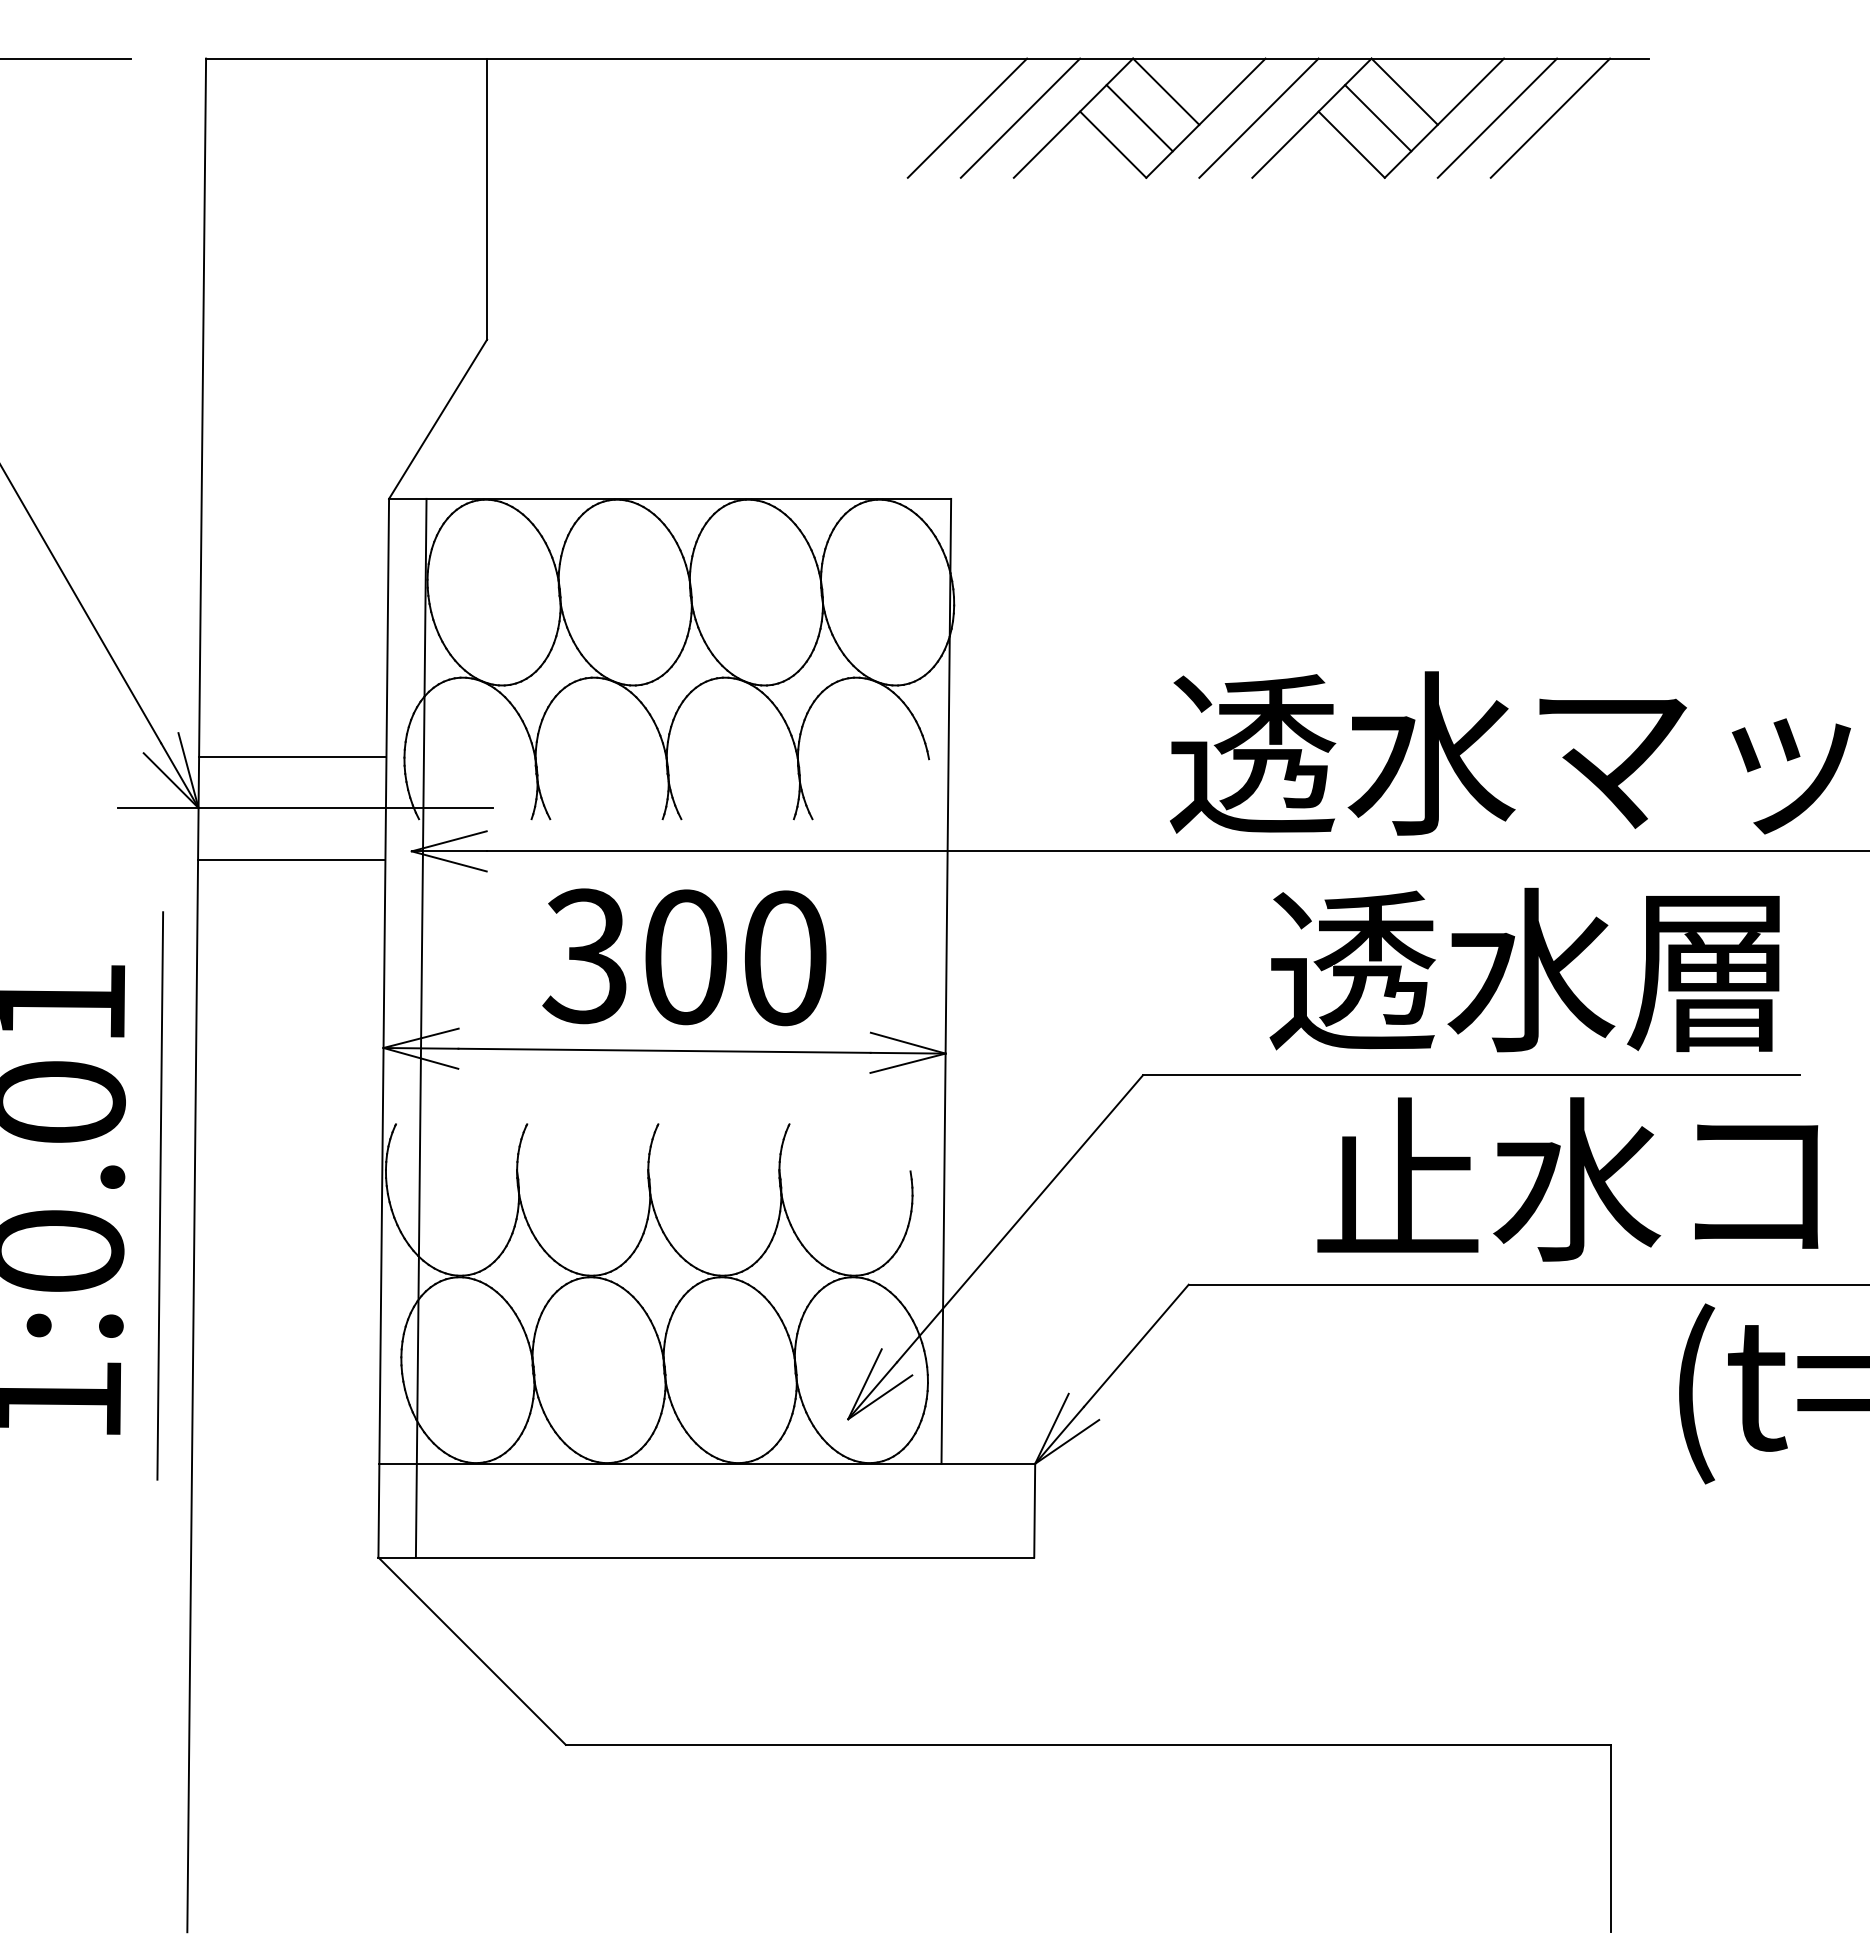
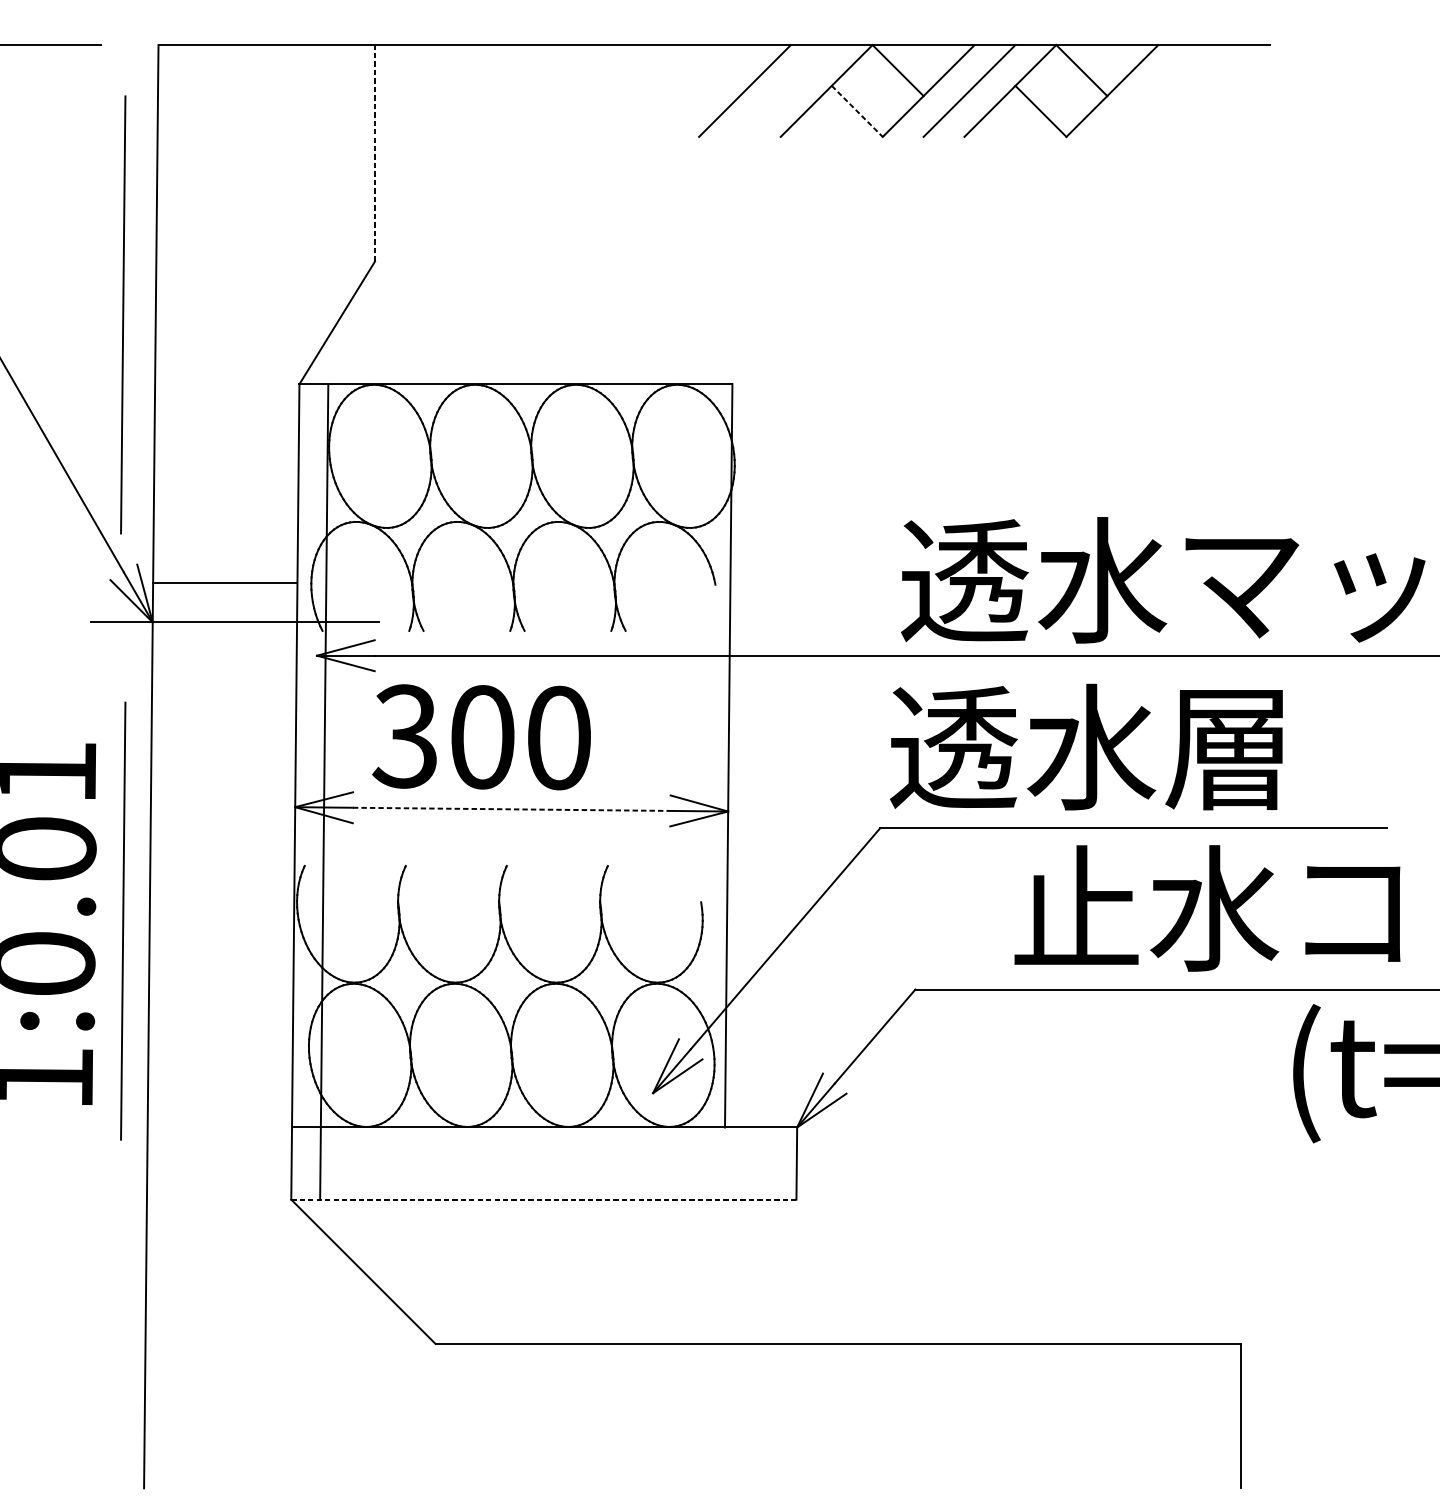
line: (1020, 117) -> (785, 90), removed
line: (1497, 117) -> (1153, 90), removed
line: (1550, 117) -> (1194, 90), removed
line: (1139, 118) -> (877, 91), removed
line: (1378, 118) -> (1061, 91), removed
line: (1113, 144) -> (857, 111), solid -> dashed
line: (487, 199) -> (375, 153), solid -> dashed
line: (159, 408) -> (122, 314), added
line: (291, 859) -> (224, 661), removed
text: (684, 957) -> (481, 737), moved
text: (1524, 969) -> (1086, 746), moved
line: (665, 1050) -> (512, 809), solid -> dashed
line: (706, 1557) -> (543, 1199), solid -> dashed

